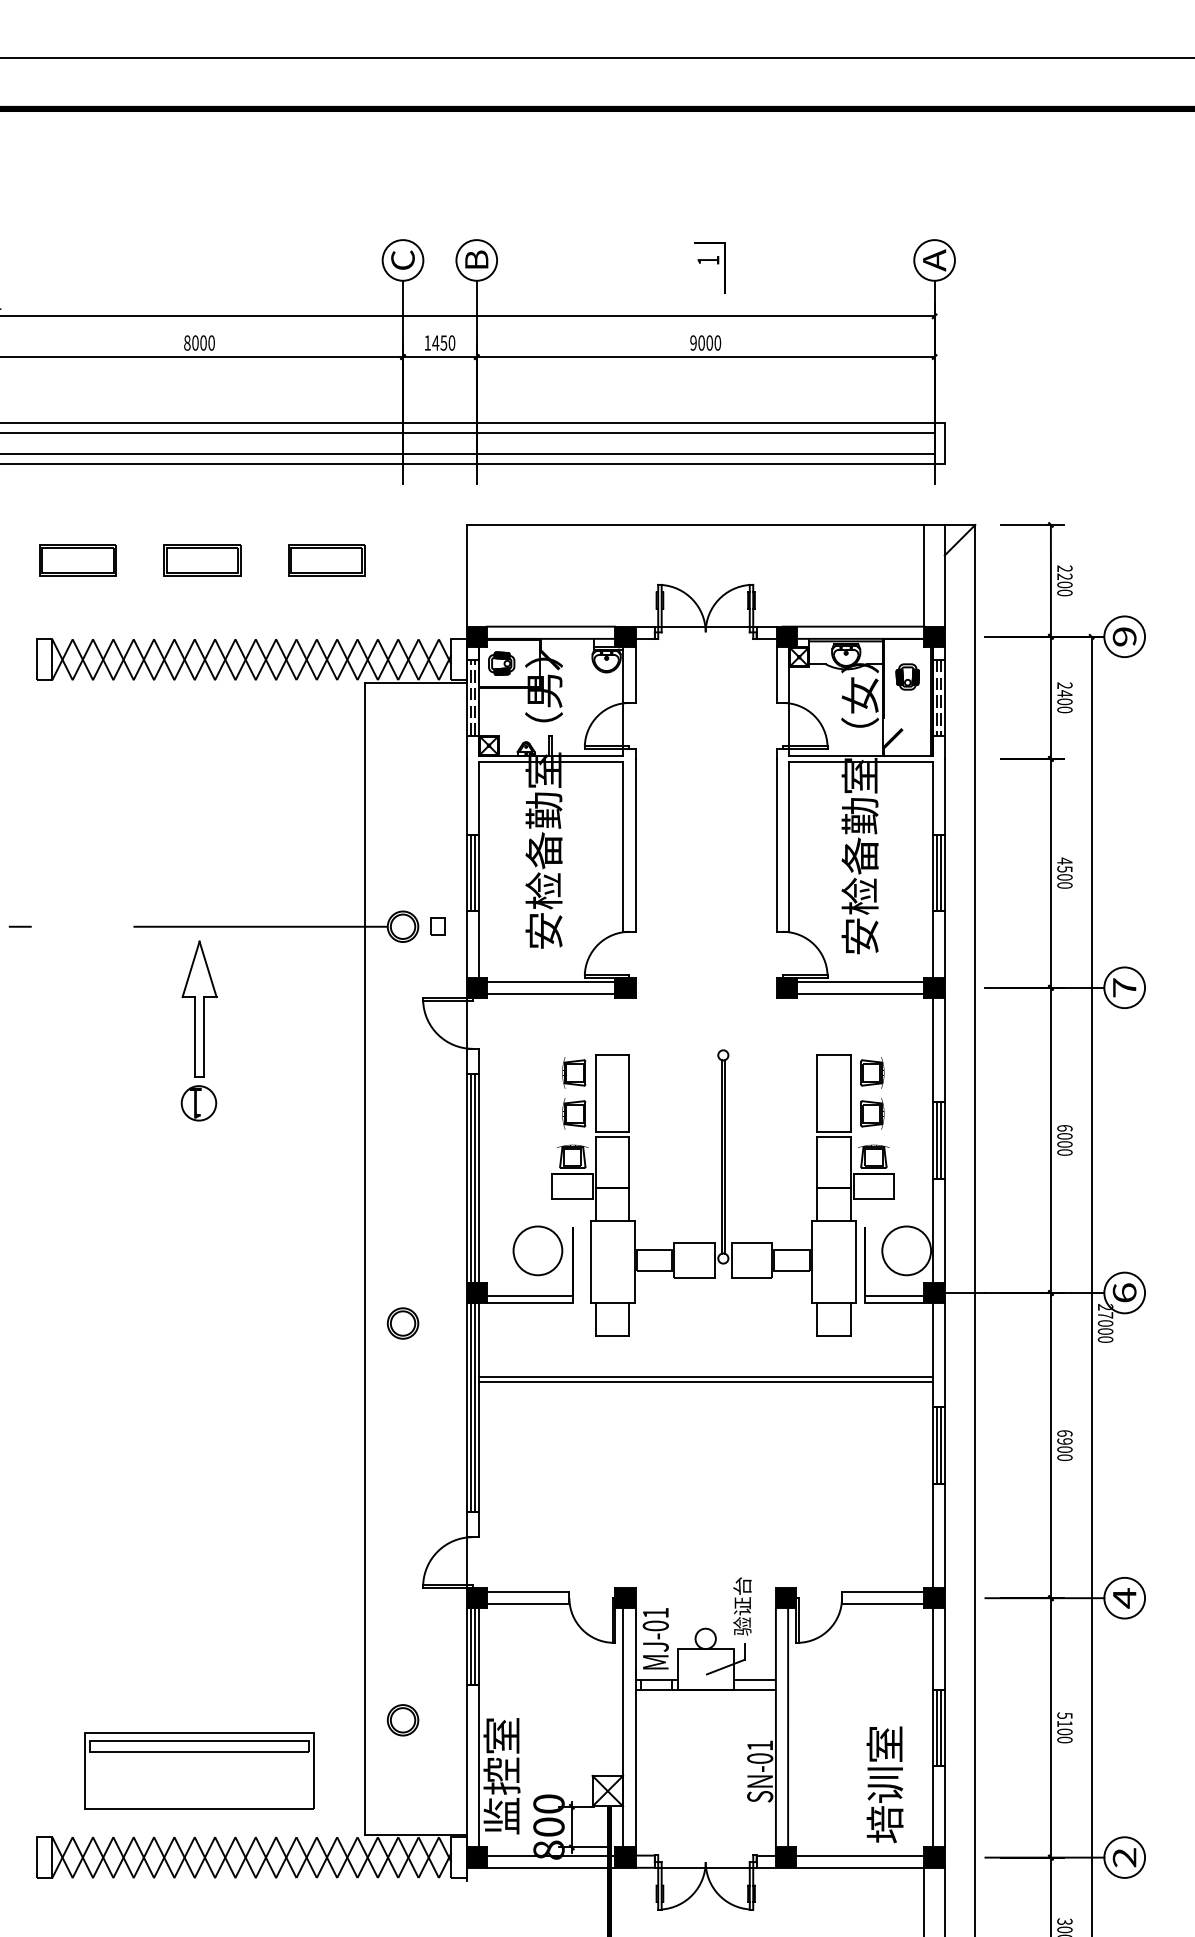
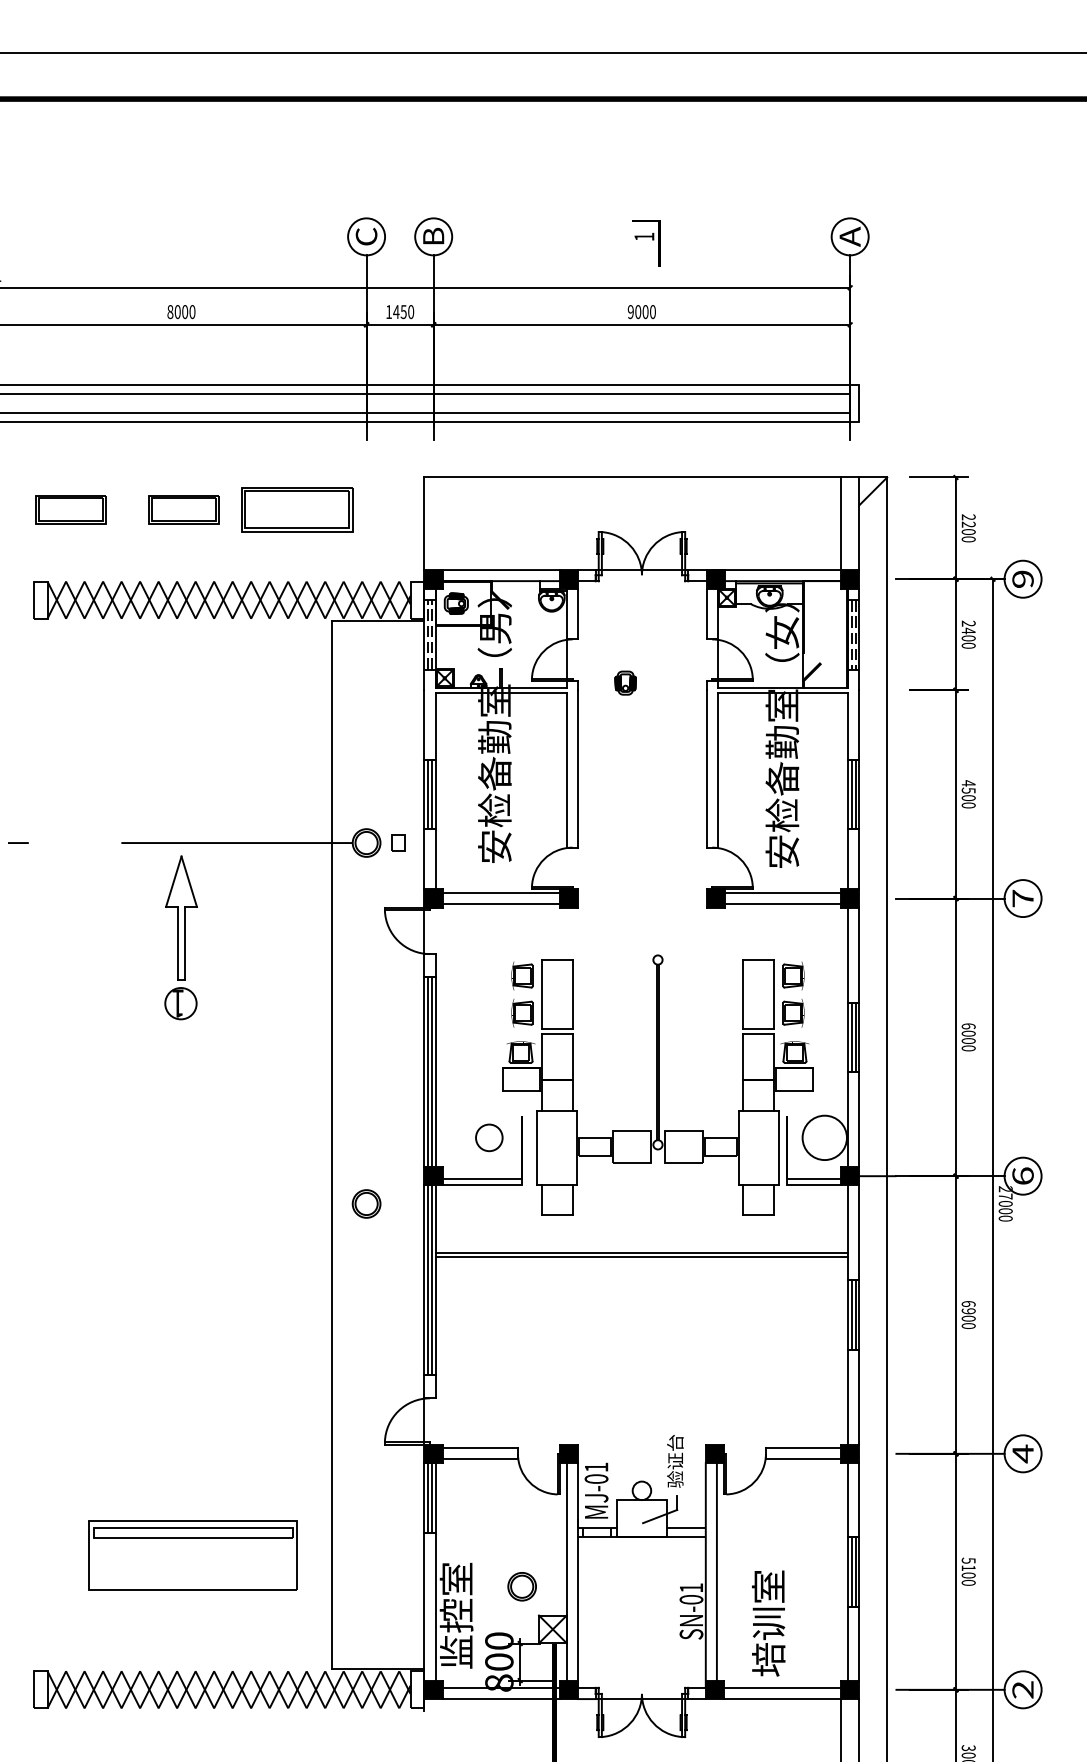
part: (326, 560) -> (296, 509), size x1.6
part: (907, 676) -> (625, 682), moved
circle: (537, 1250) -> (488, 1137), size x0.6
part: (402, 1720) -> (521, 1586), moved
part: (199, 1770) -> (193, 1555), moved
text: (884, 1784) -> (768, 1623), moved

